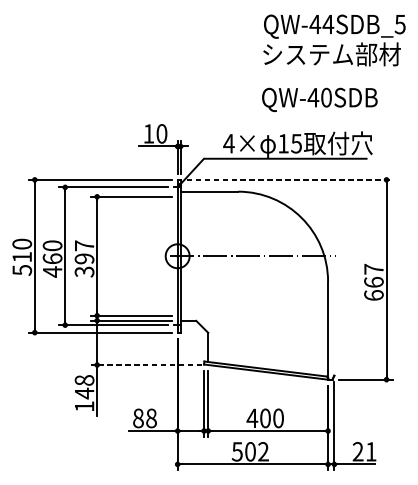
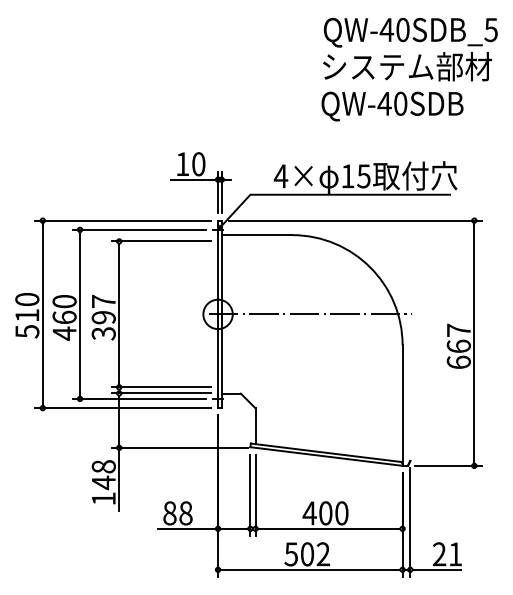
text: (327, 24) -> (402, 29), QW-44SDB_5 -> QW-40SDB_5
text: (319, 99) -> (392, 106), moved
line: (289, 179) -> (355, 220), dashed -> solid
line: (146, 364) -> (179, 447), dashed -> solid

